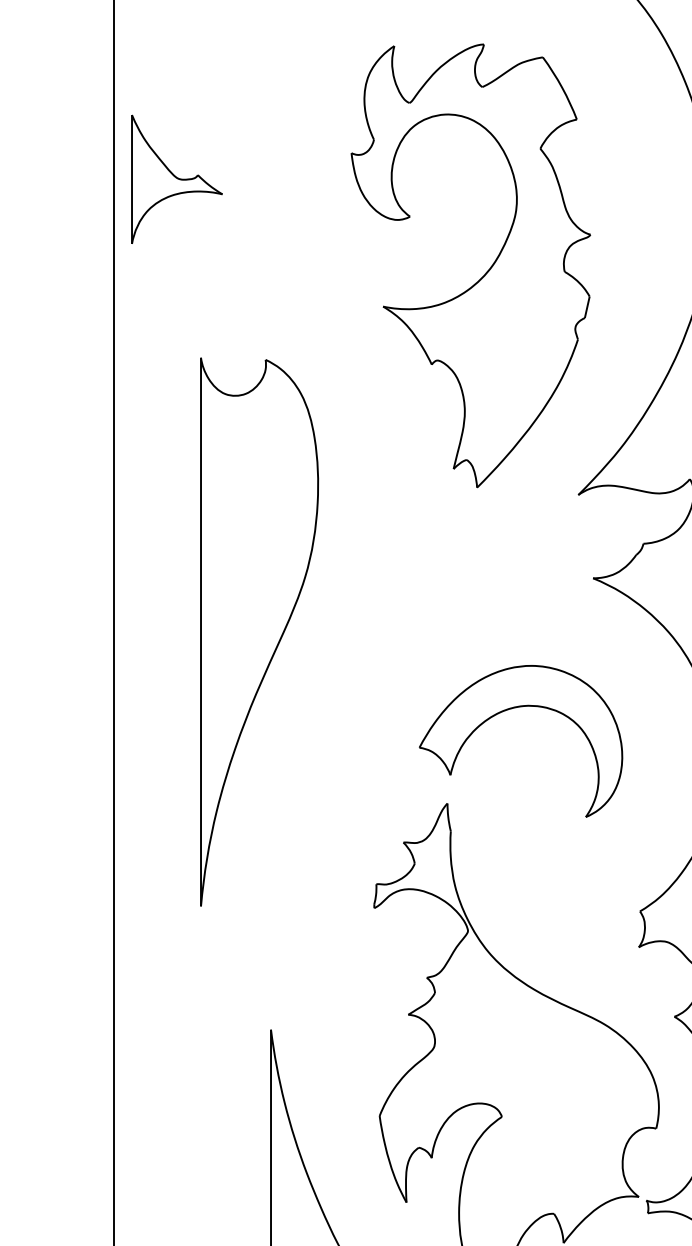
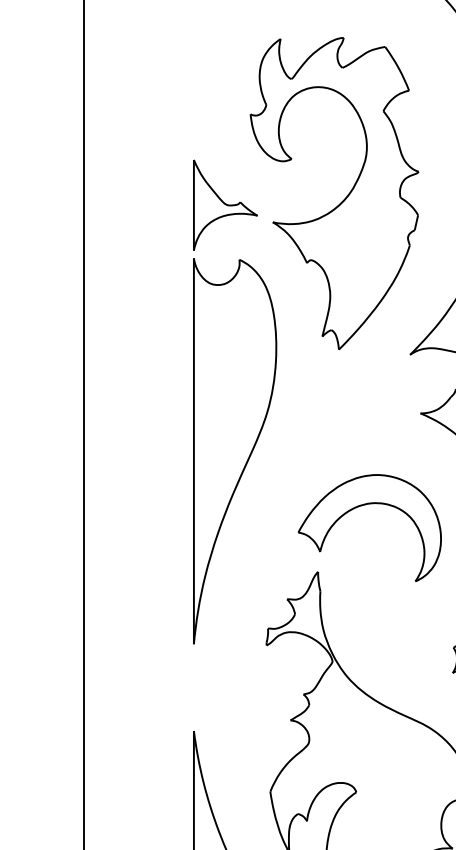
part: (176, 178) -> (225, 204), moved
part: (259, 631) -> (235, 450), moved

